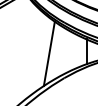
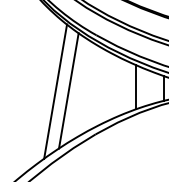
line: (41, 53) -> (54, 90), added

